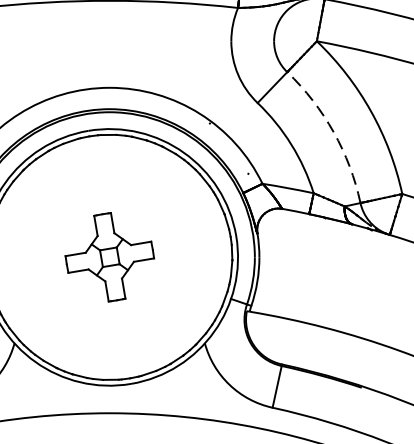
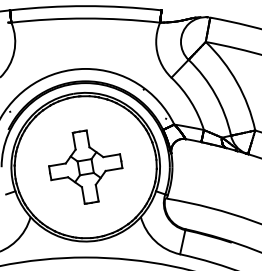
arc: (333, 131) -> (215, 94), dashed -> solid
part: (109, 256) -> (85, 166), size x1.43

